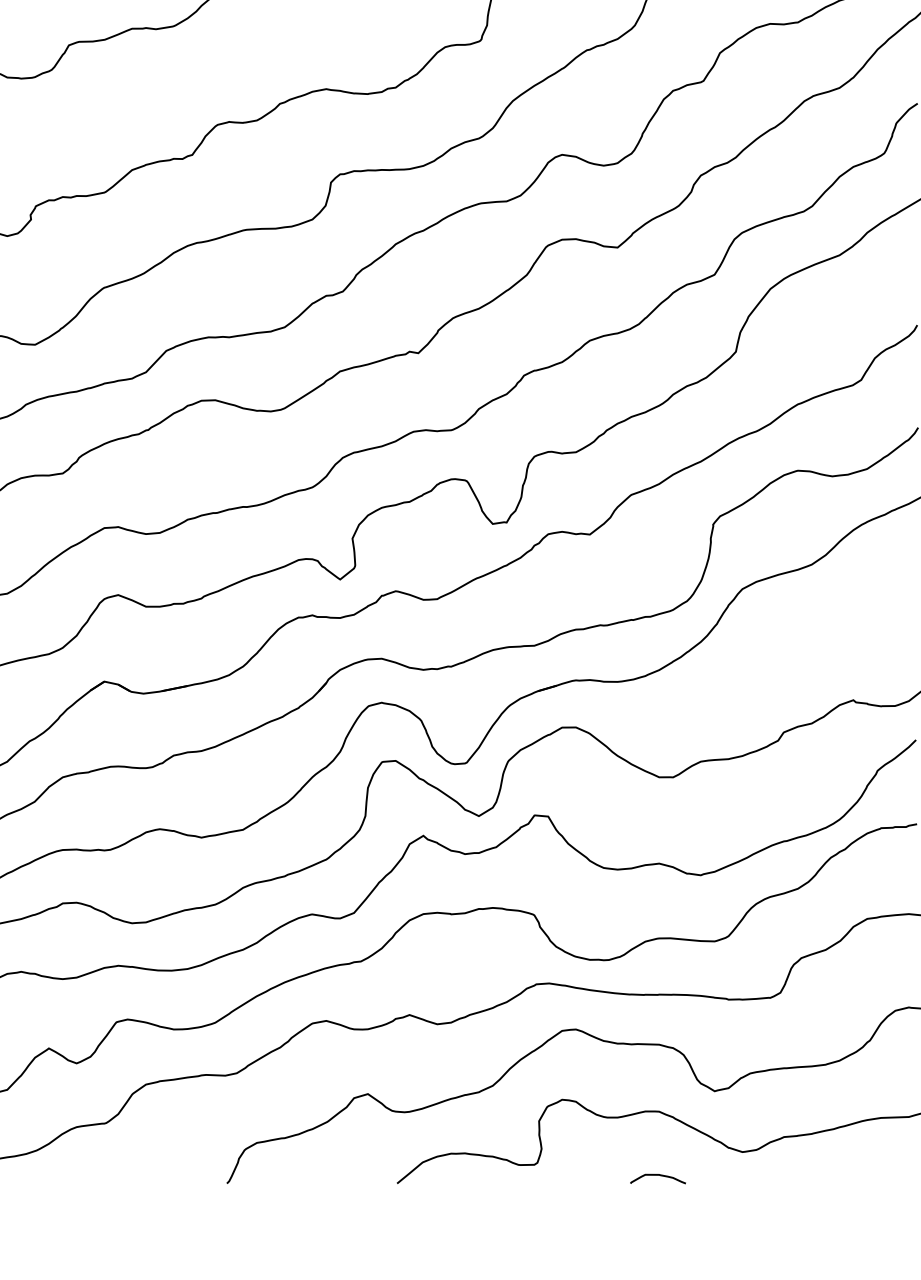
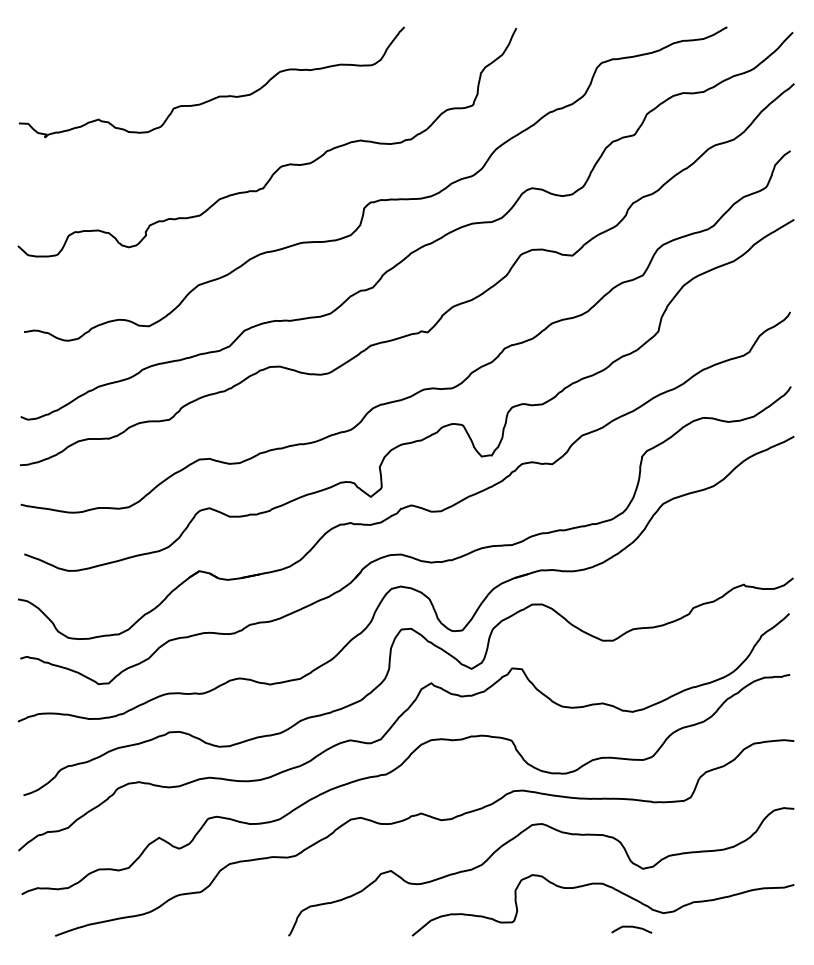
curve: (657, 1175) -> (631, 927), moved

